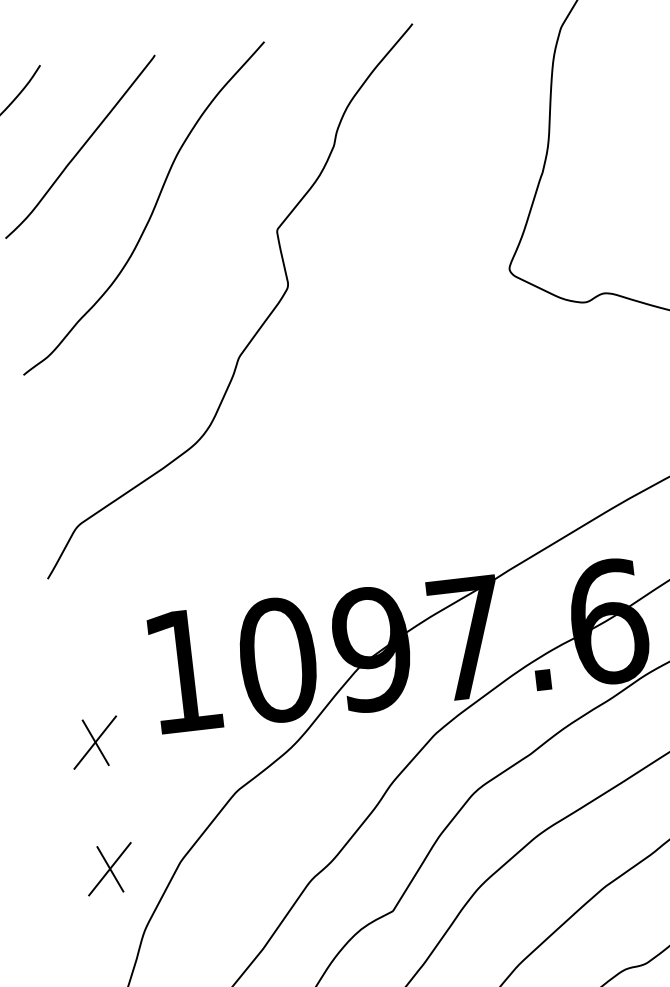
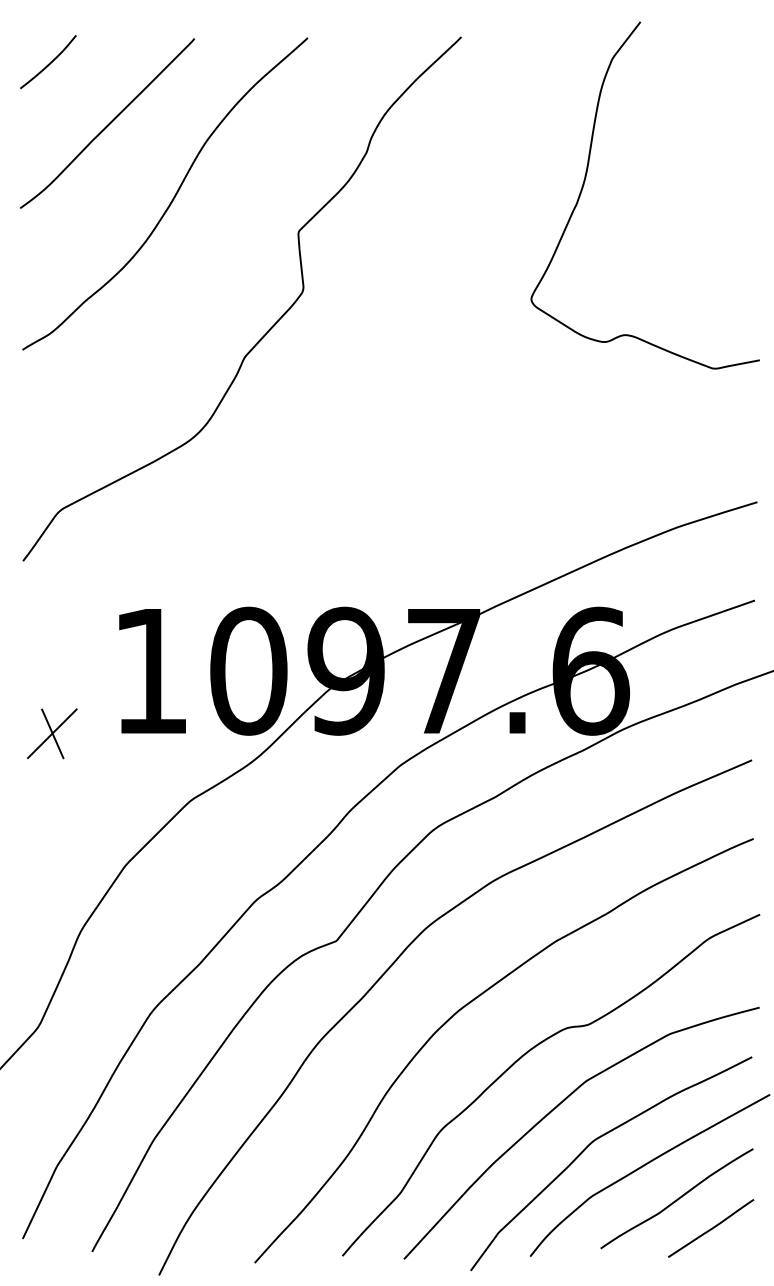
part: (110, 868) -> (52, 864), removed

